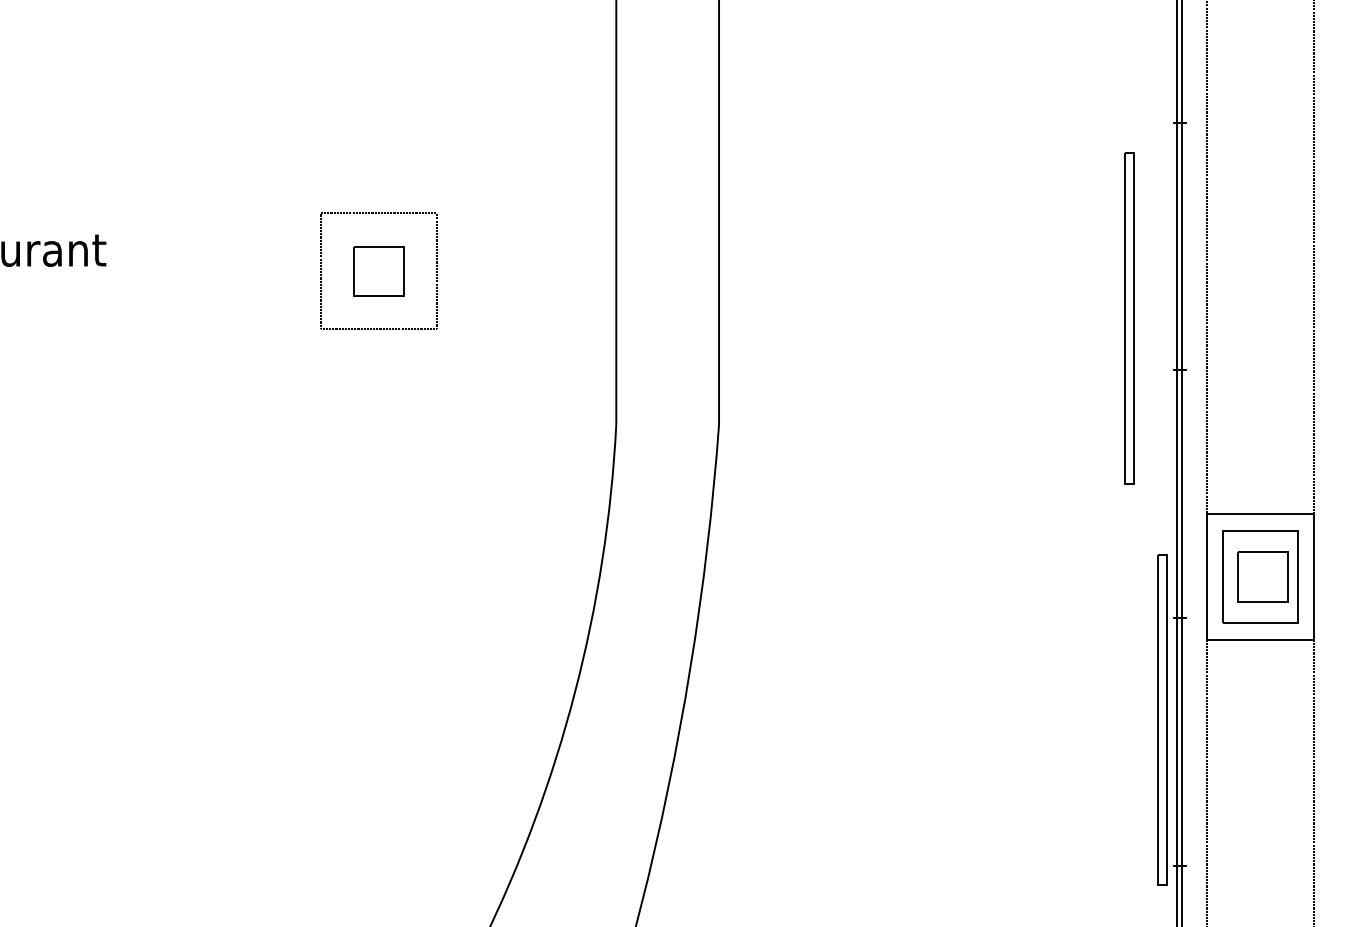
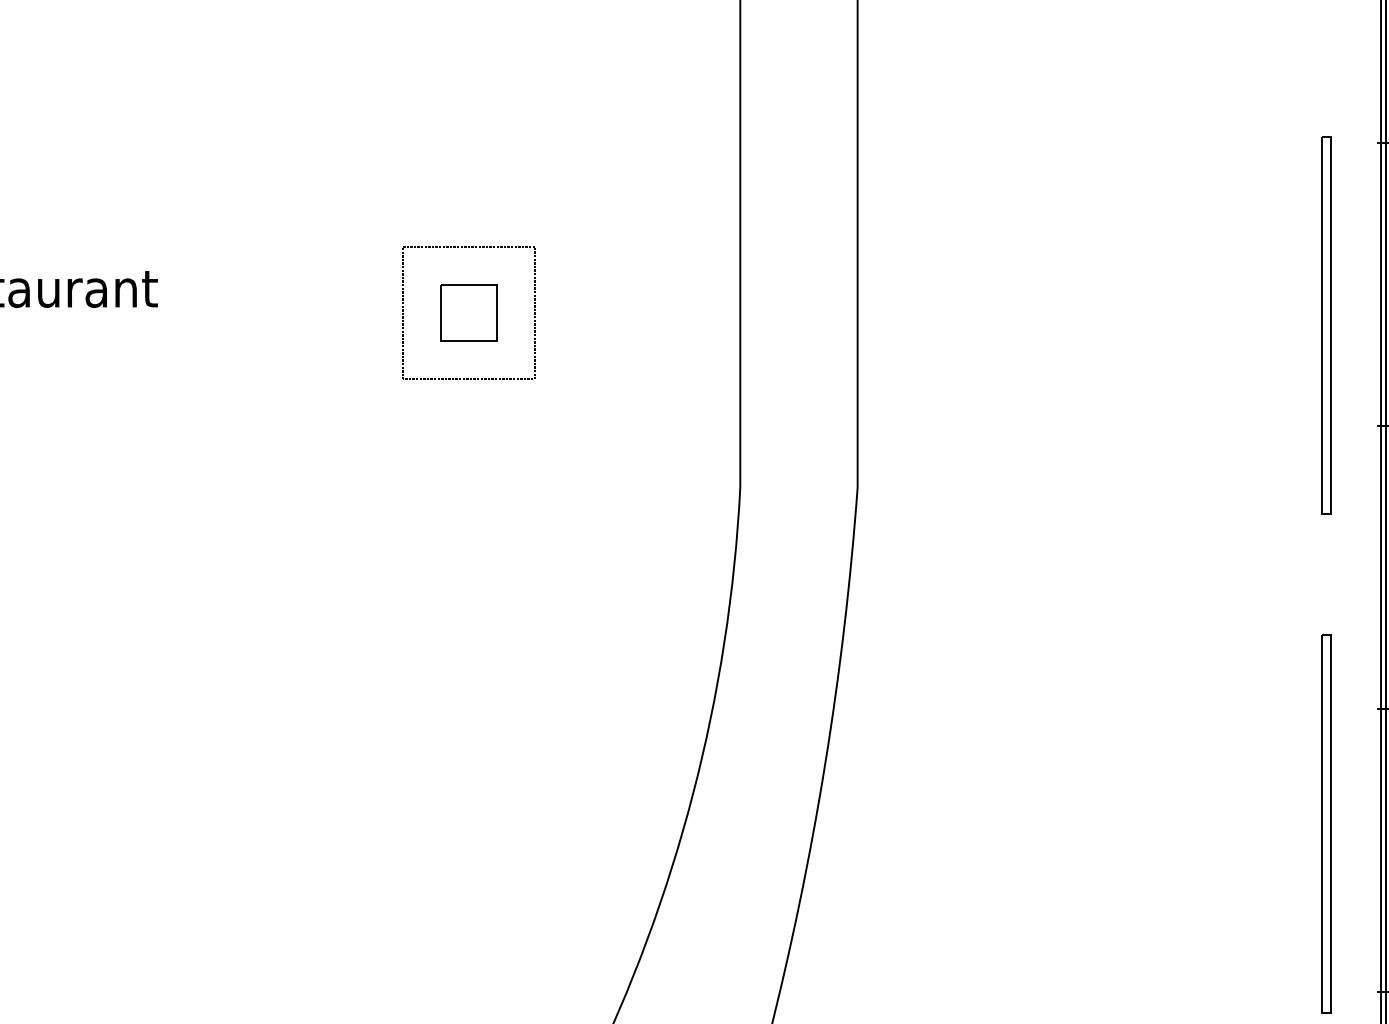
part: (1129, 318) -> (1326, 325), moved
part: (1162, 719) -> (1326, 823), moved

